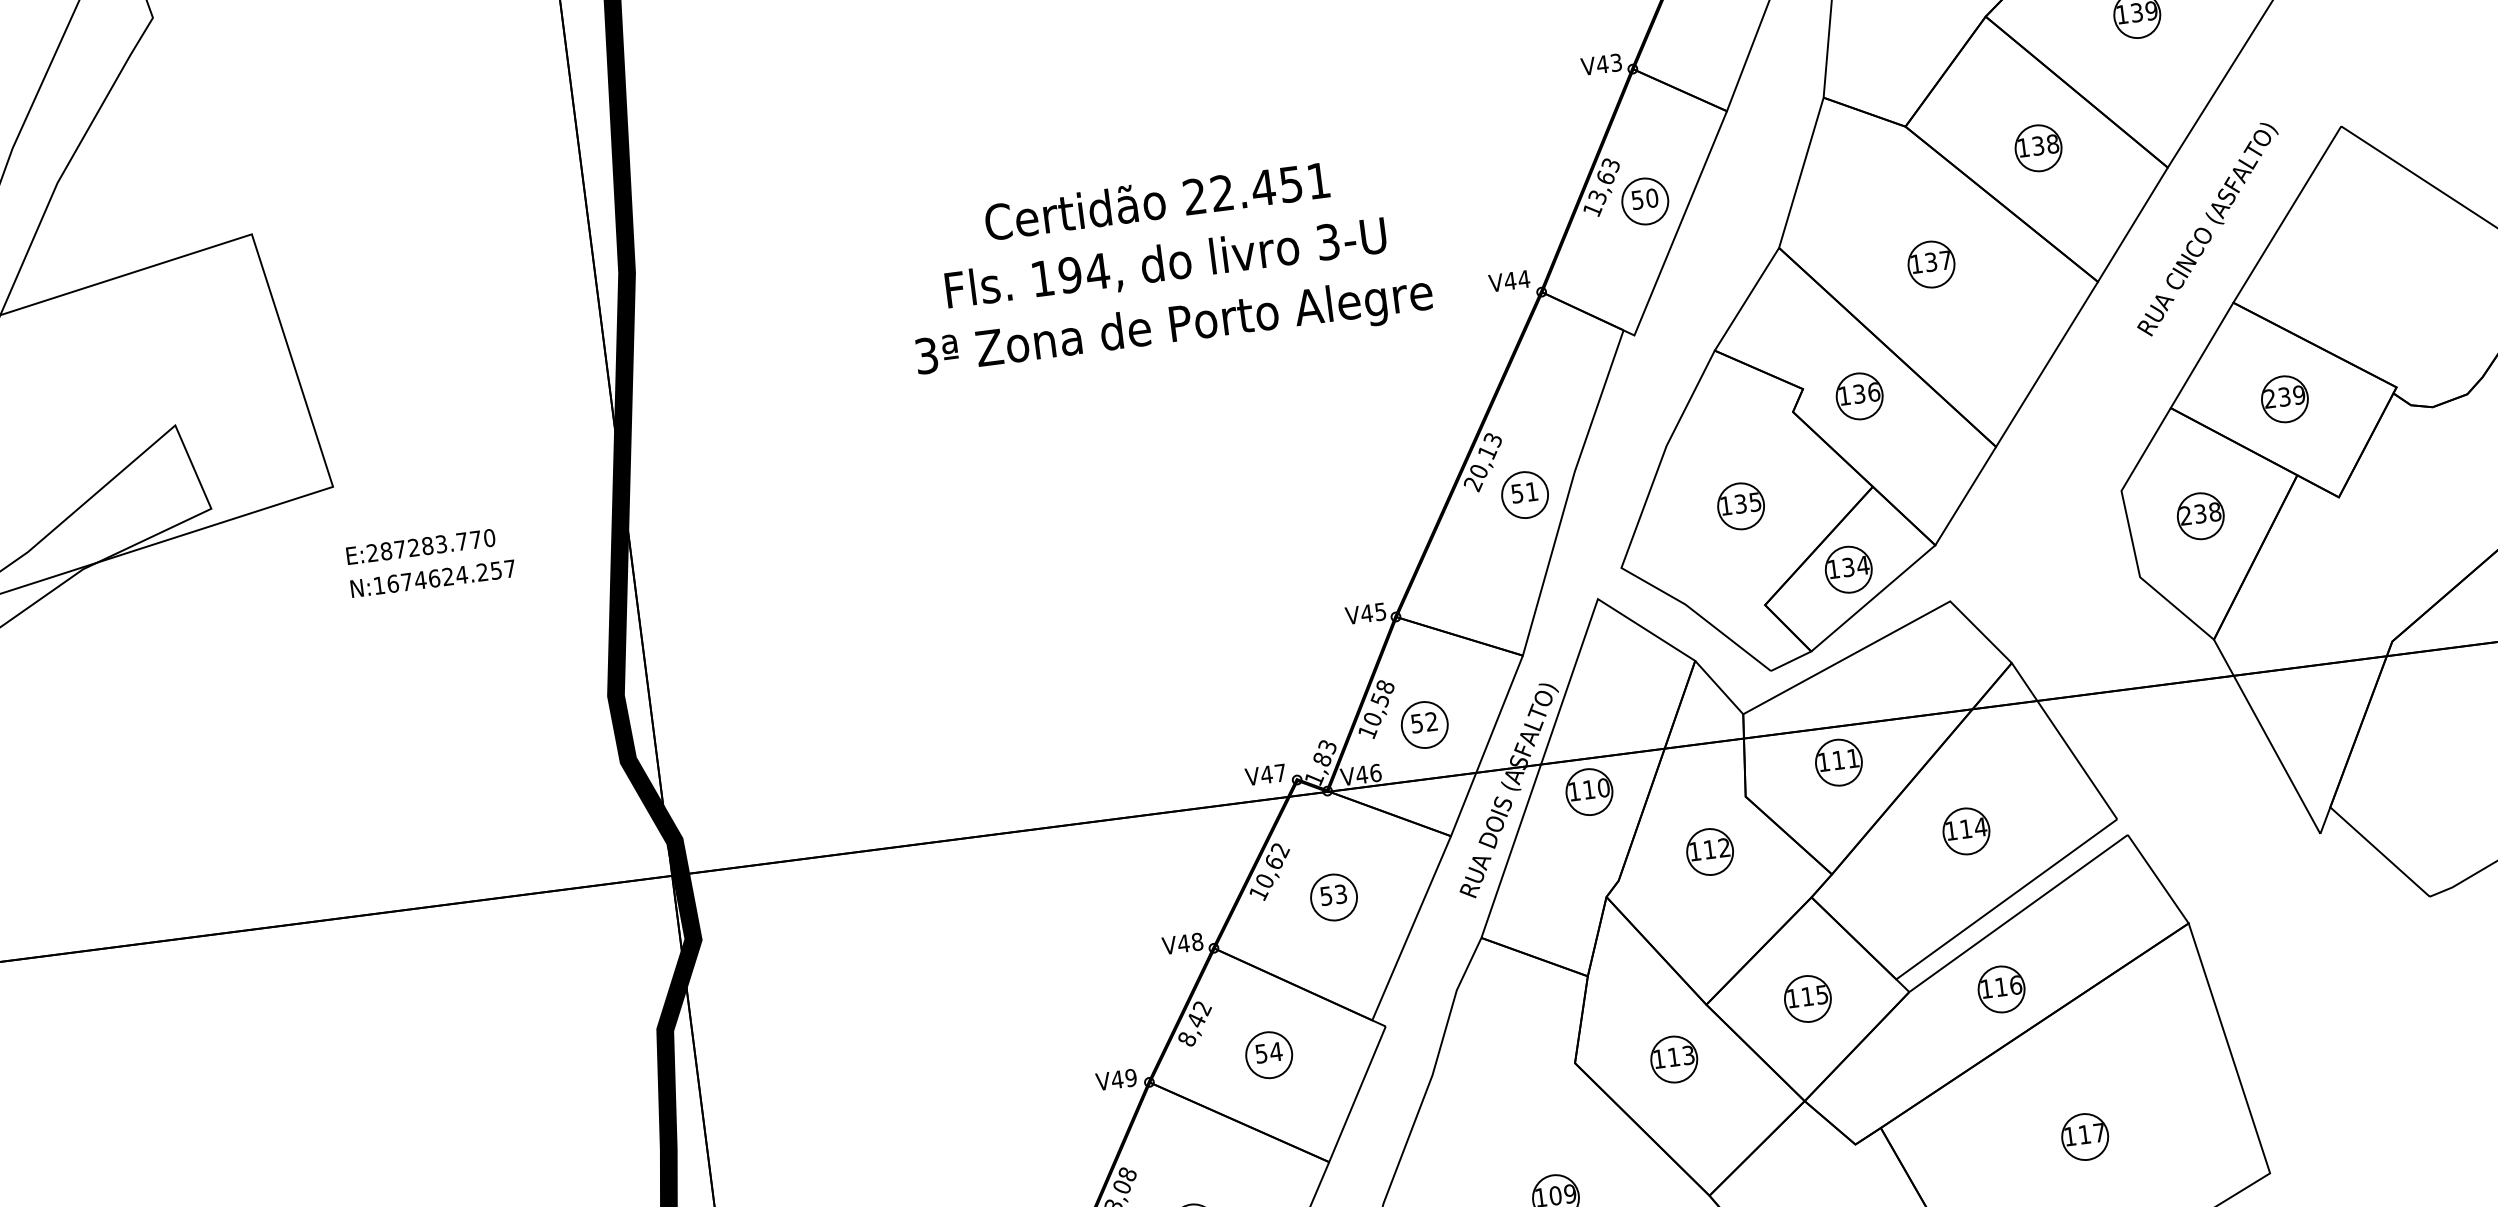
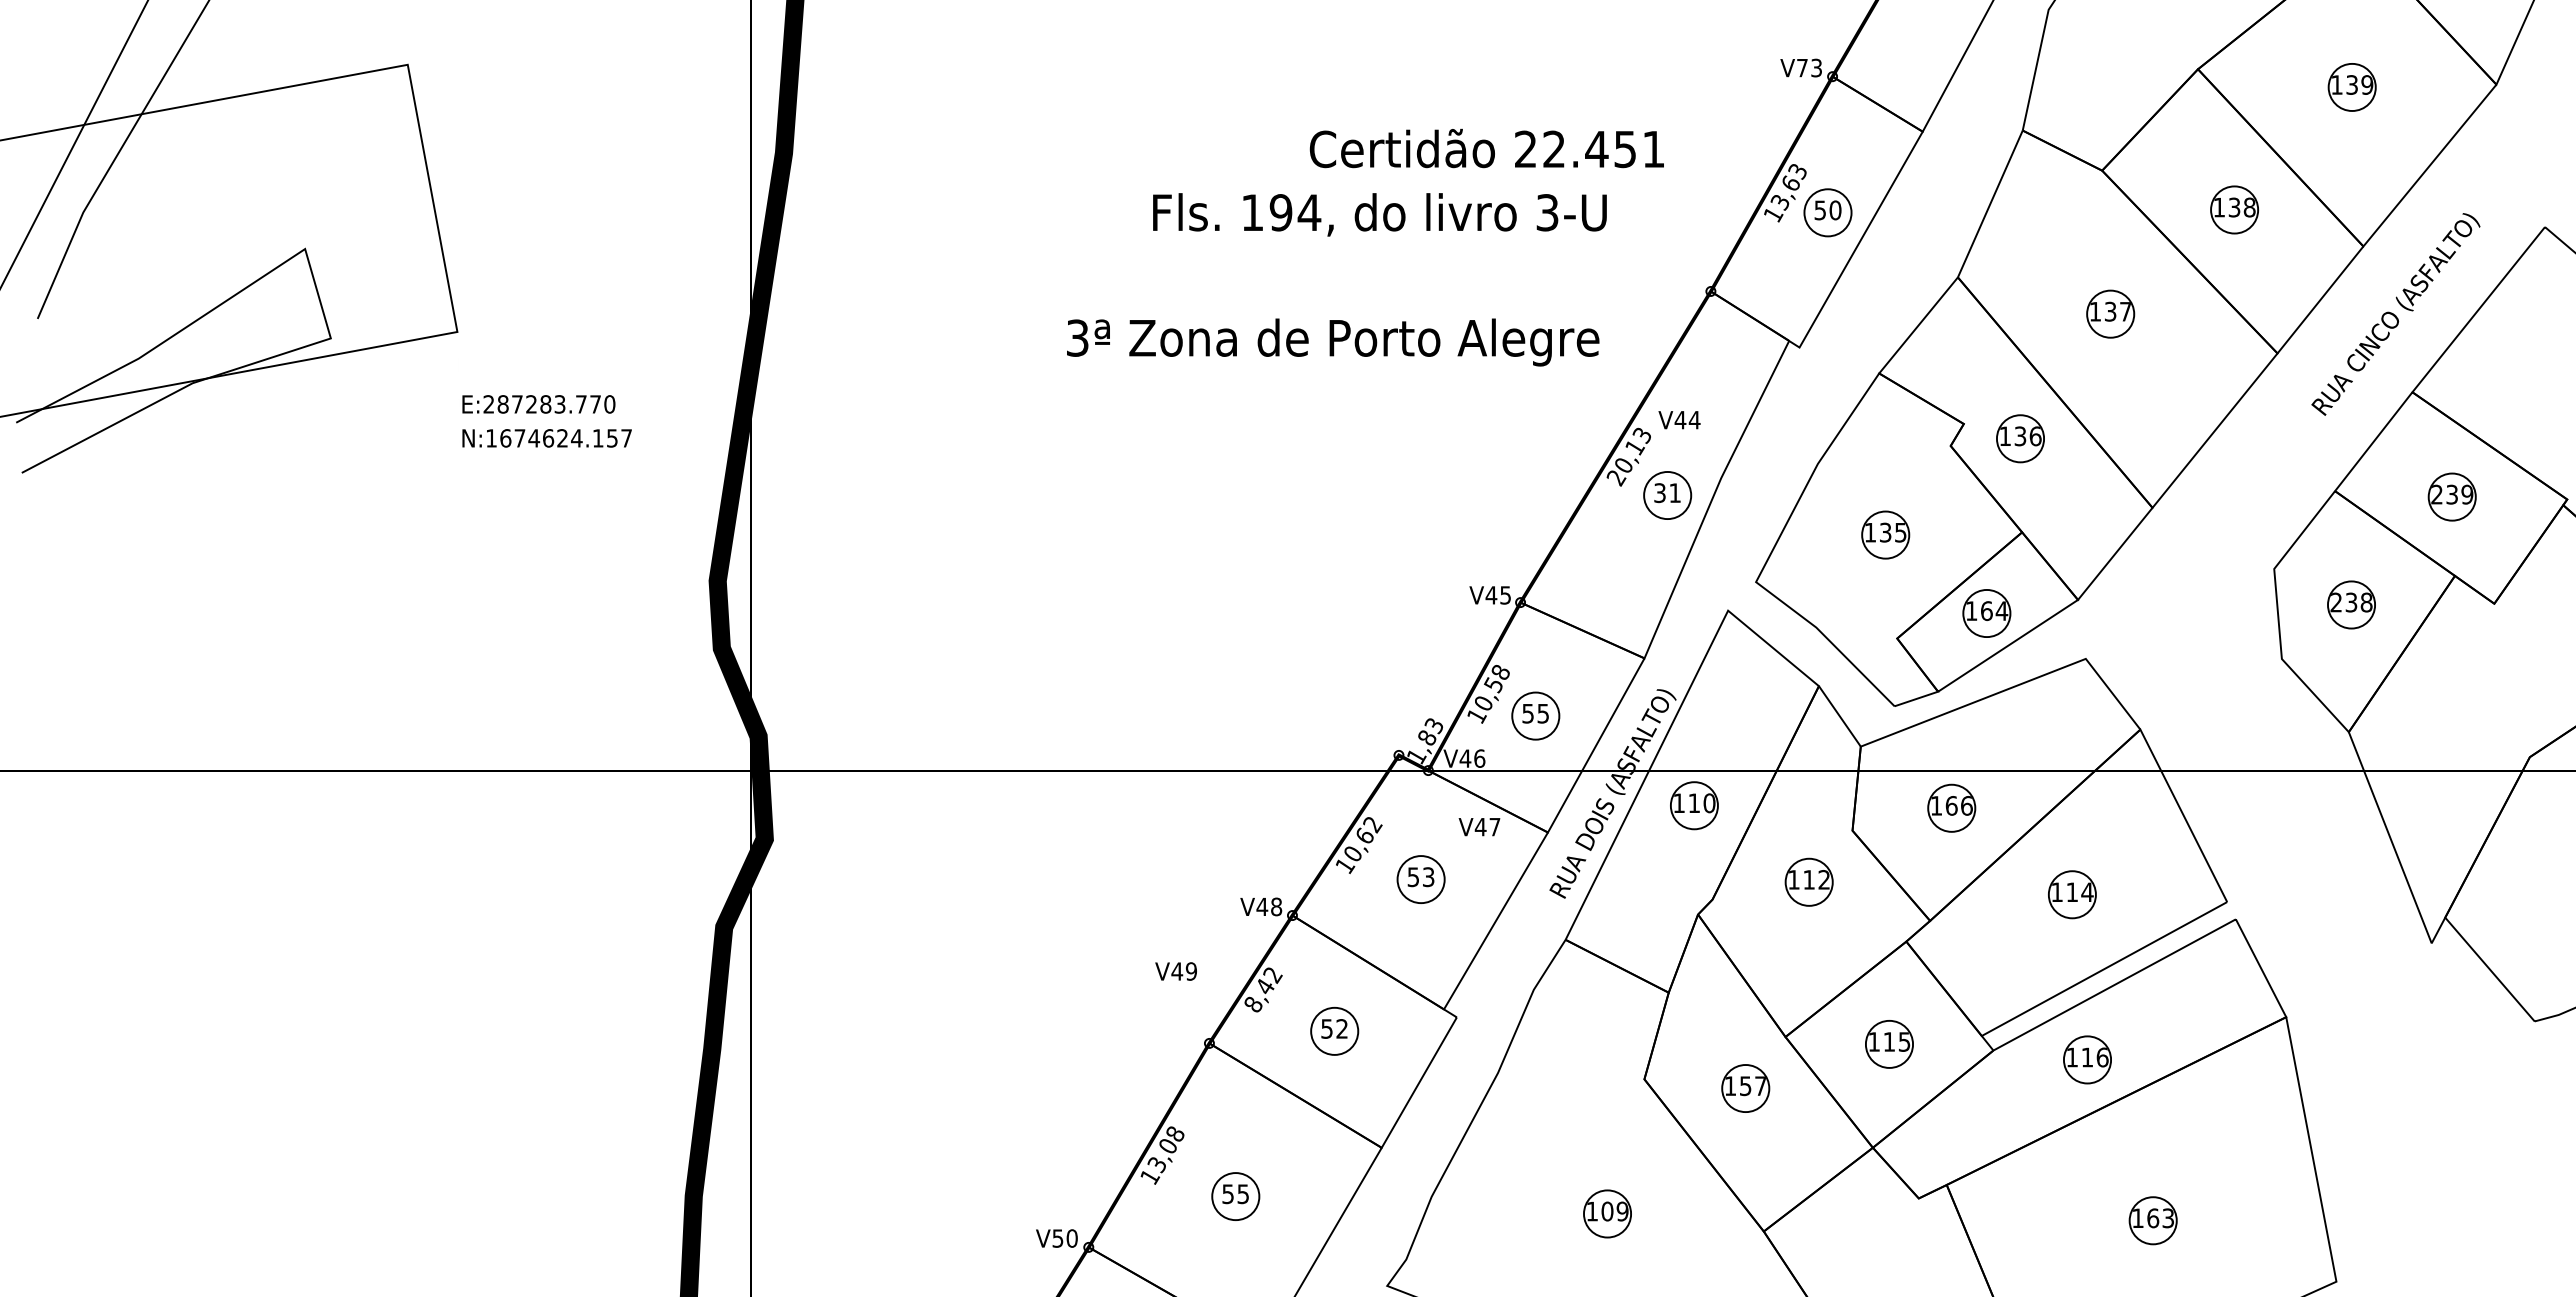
text: (1602, 64) -> (1802, 68), V43 -> V73
text: (1156, 200) -> (1486, 148), moved
text: (1165, 264) -> (1379, 214), moved
text: (1509, 281) -> (1679, 420), moved
text: (1174, 328) -> (1333, 342), moved
text: (1516, 493) -> (1659, 492), 51 -> 31
text: (1848, 567) -> (1986, 611), 134 -> 164
text: (481, 572) -> (597, 438), N:1674624.257 -> N:1674624.157
text: (1430, 721) -> (1542, 713), 52 -> 55
text: (1845, 759) -> (1958, 805), 111 -> 166
text: (1265, 775) -> (1479, 827), moved
text: (1275, 1051) -> (1341, 1028), 54 -> 52
text: (1681, 1056) -> (1753, 1086), 113 -> 157
text: (1115, 1079) -> (1175, 971), moved
text: (2091, 1133) -> (2160, 1218), 117 -> 163

